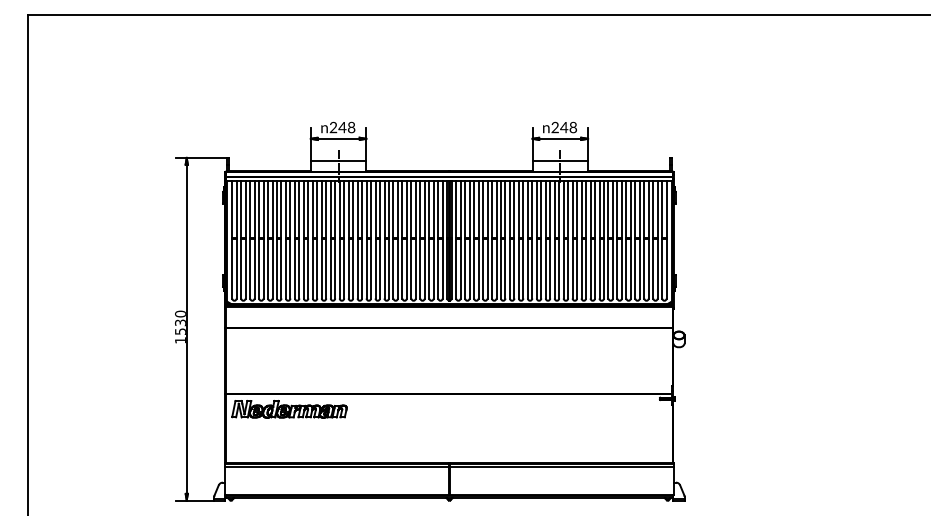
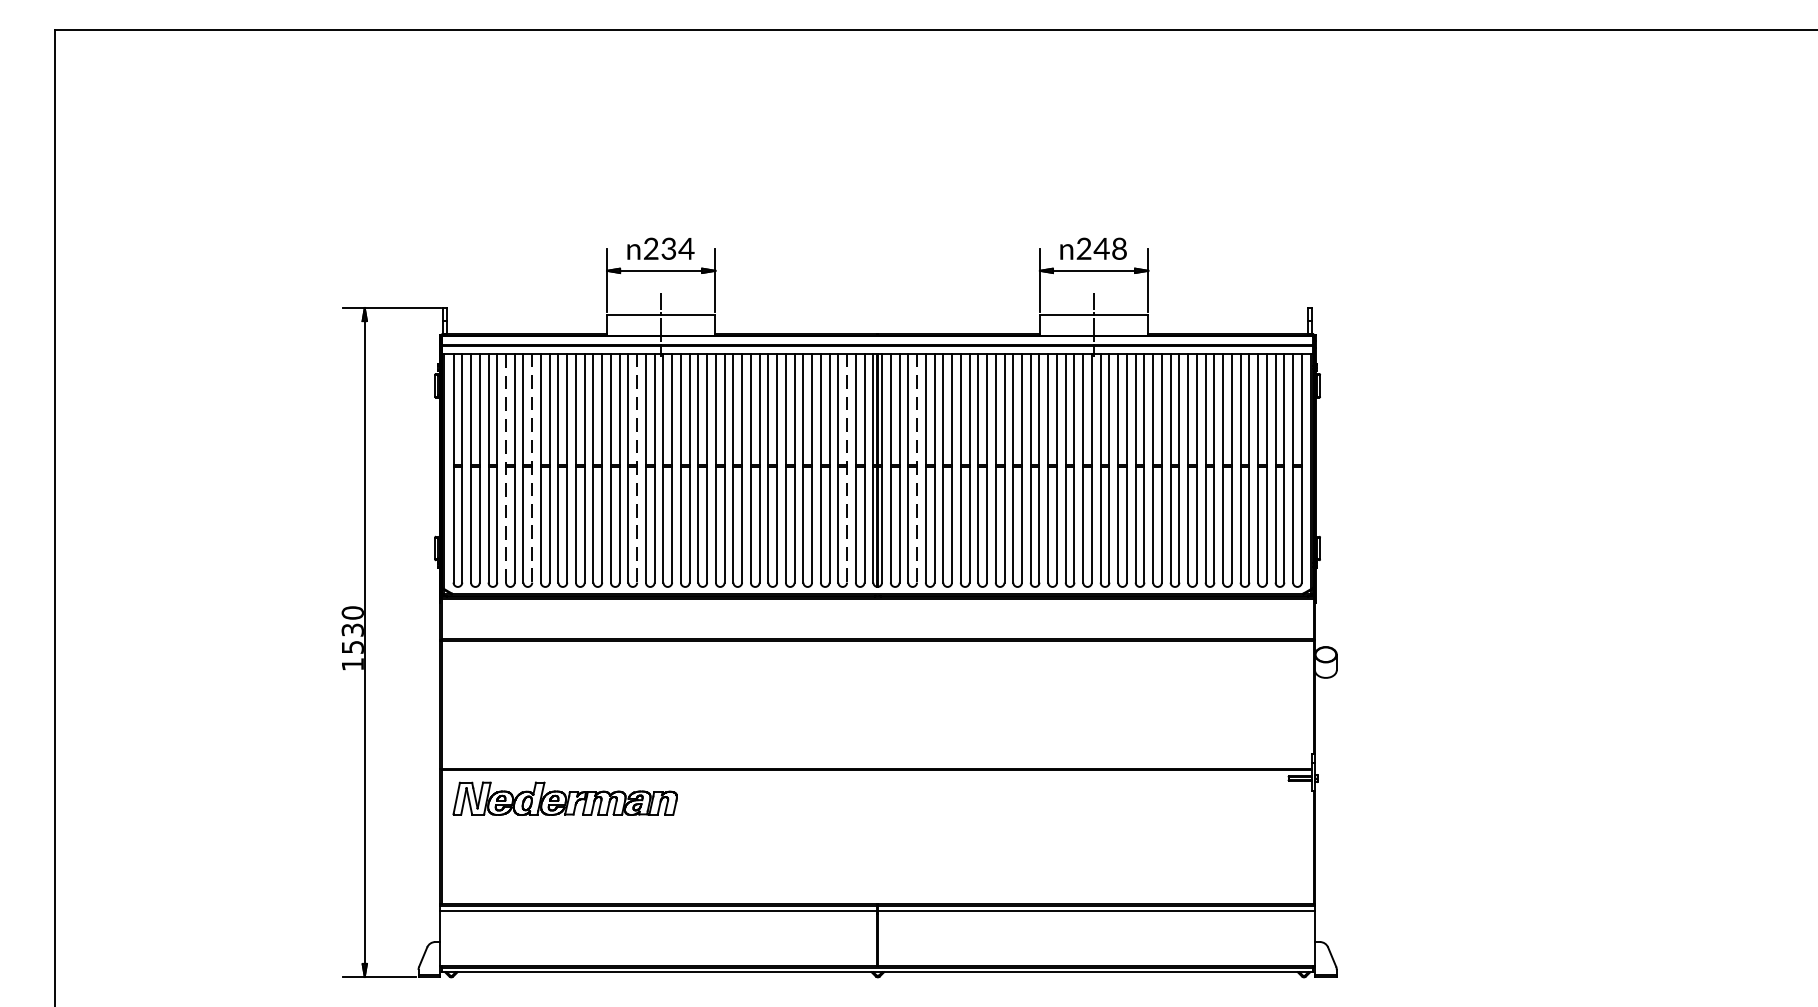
text: (346, 127) -> (676, 248), 248 -> 234
line: (259, 239) -> (506, 467), solid -> dashed
line: (272, 239) -> (532, 467), solid -> dashed
line: (326, 239) -> (637, 467), solid -> dashed
line: (433, 239) -> (846, 467), solid -> dashed
line: (469, 239) -> (916, 467), solid -> dashed

